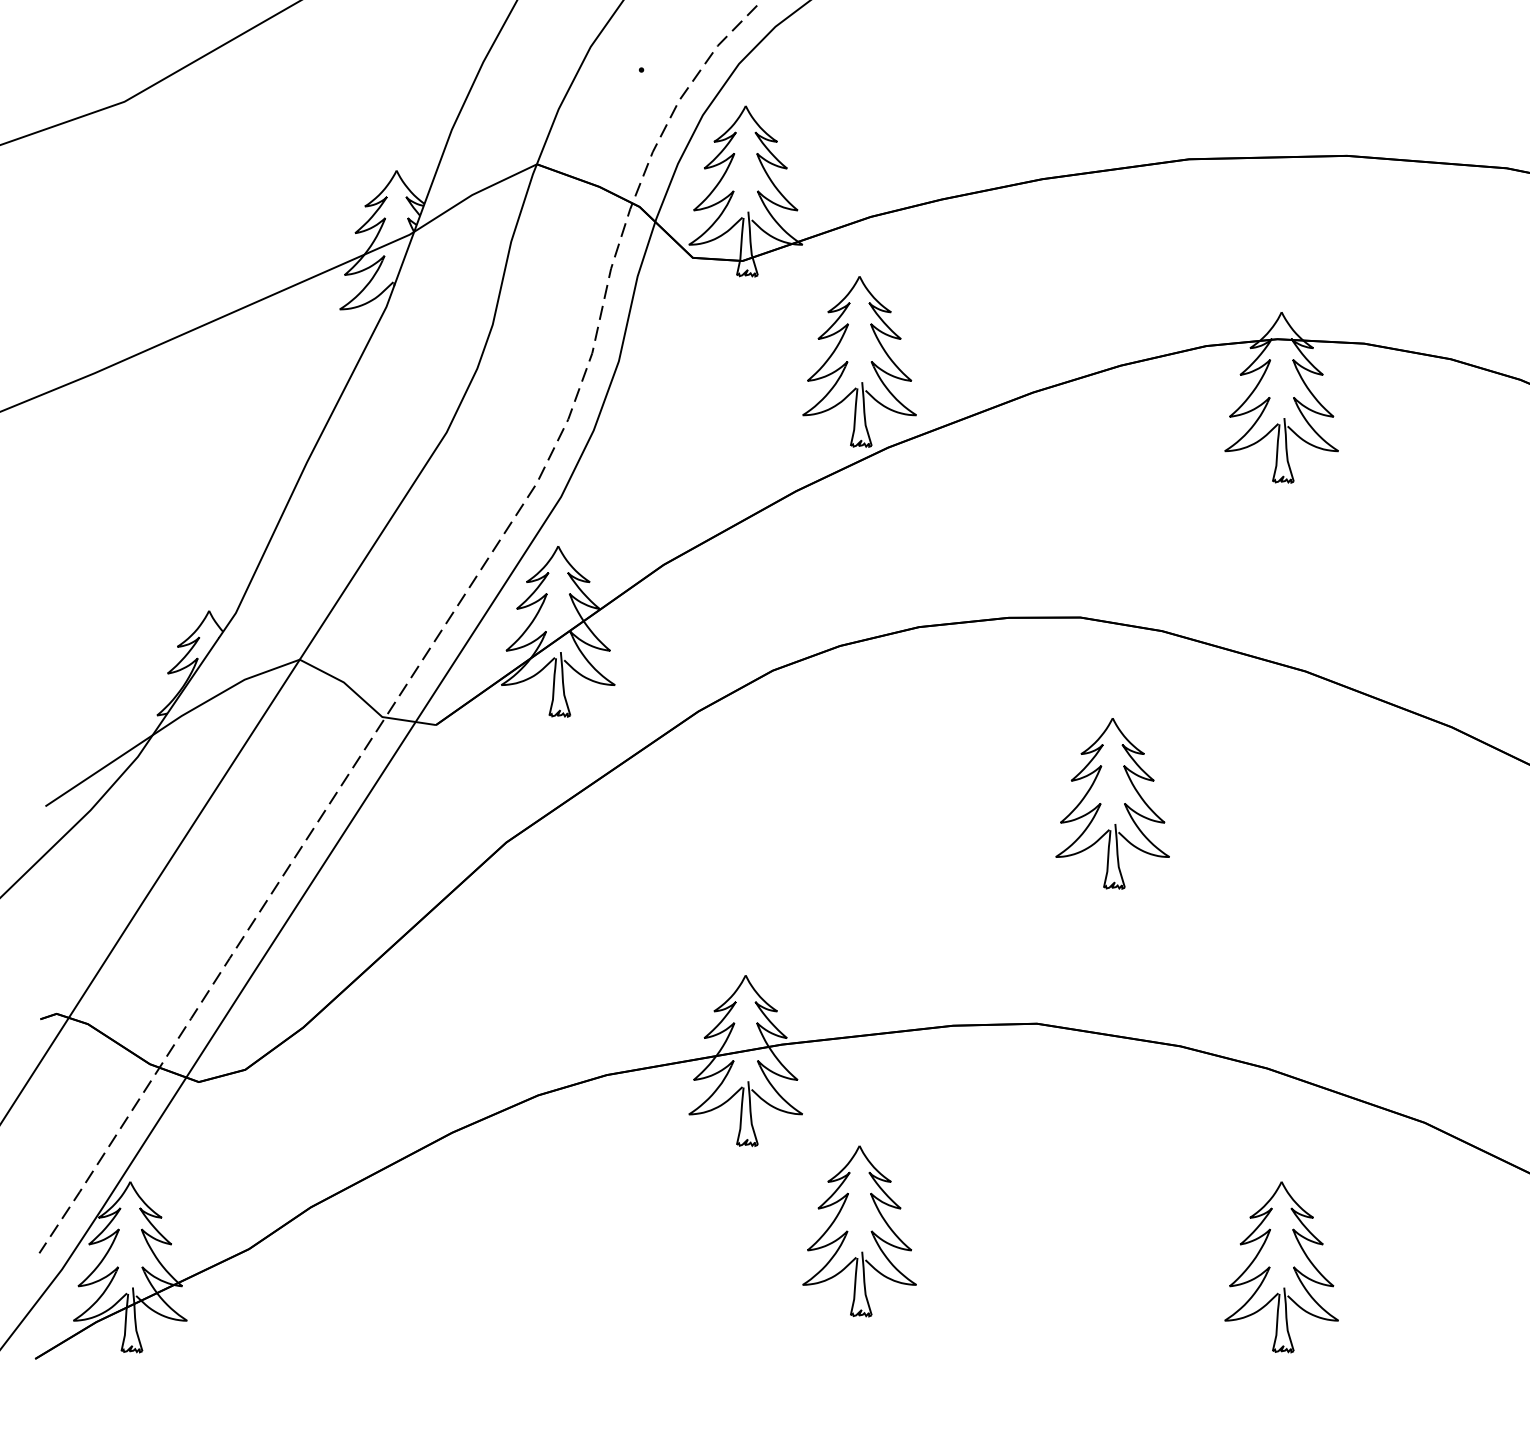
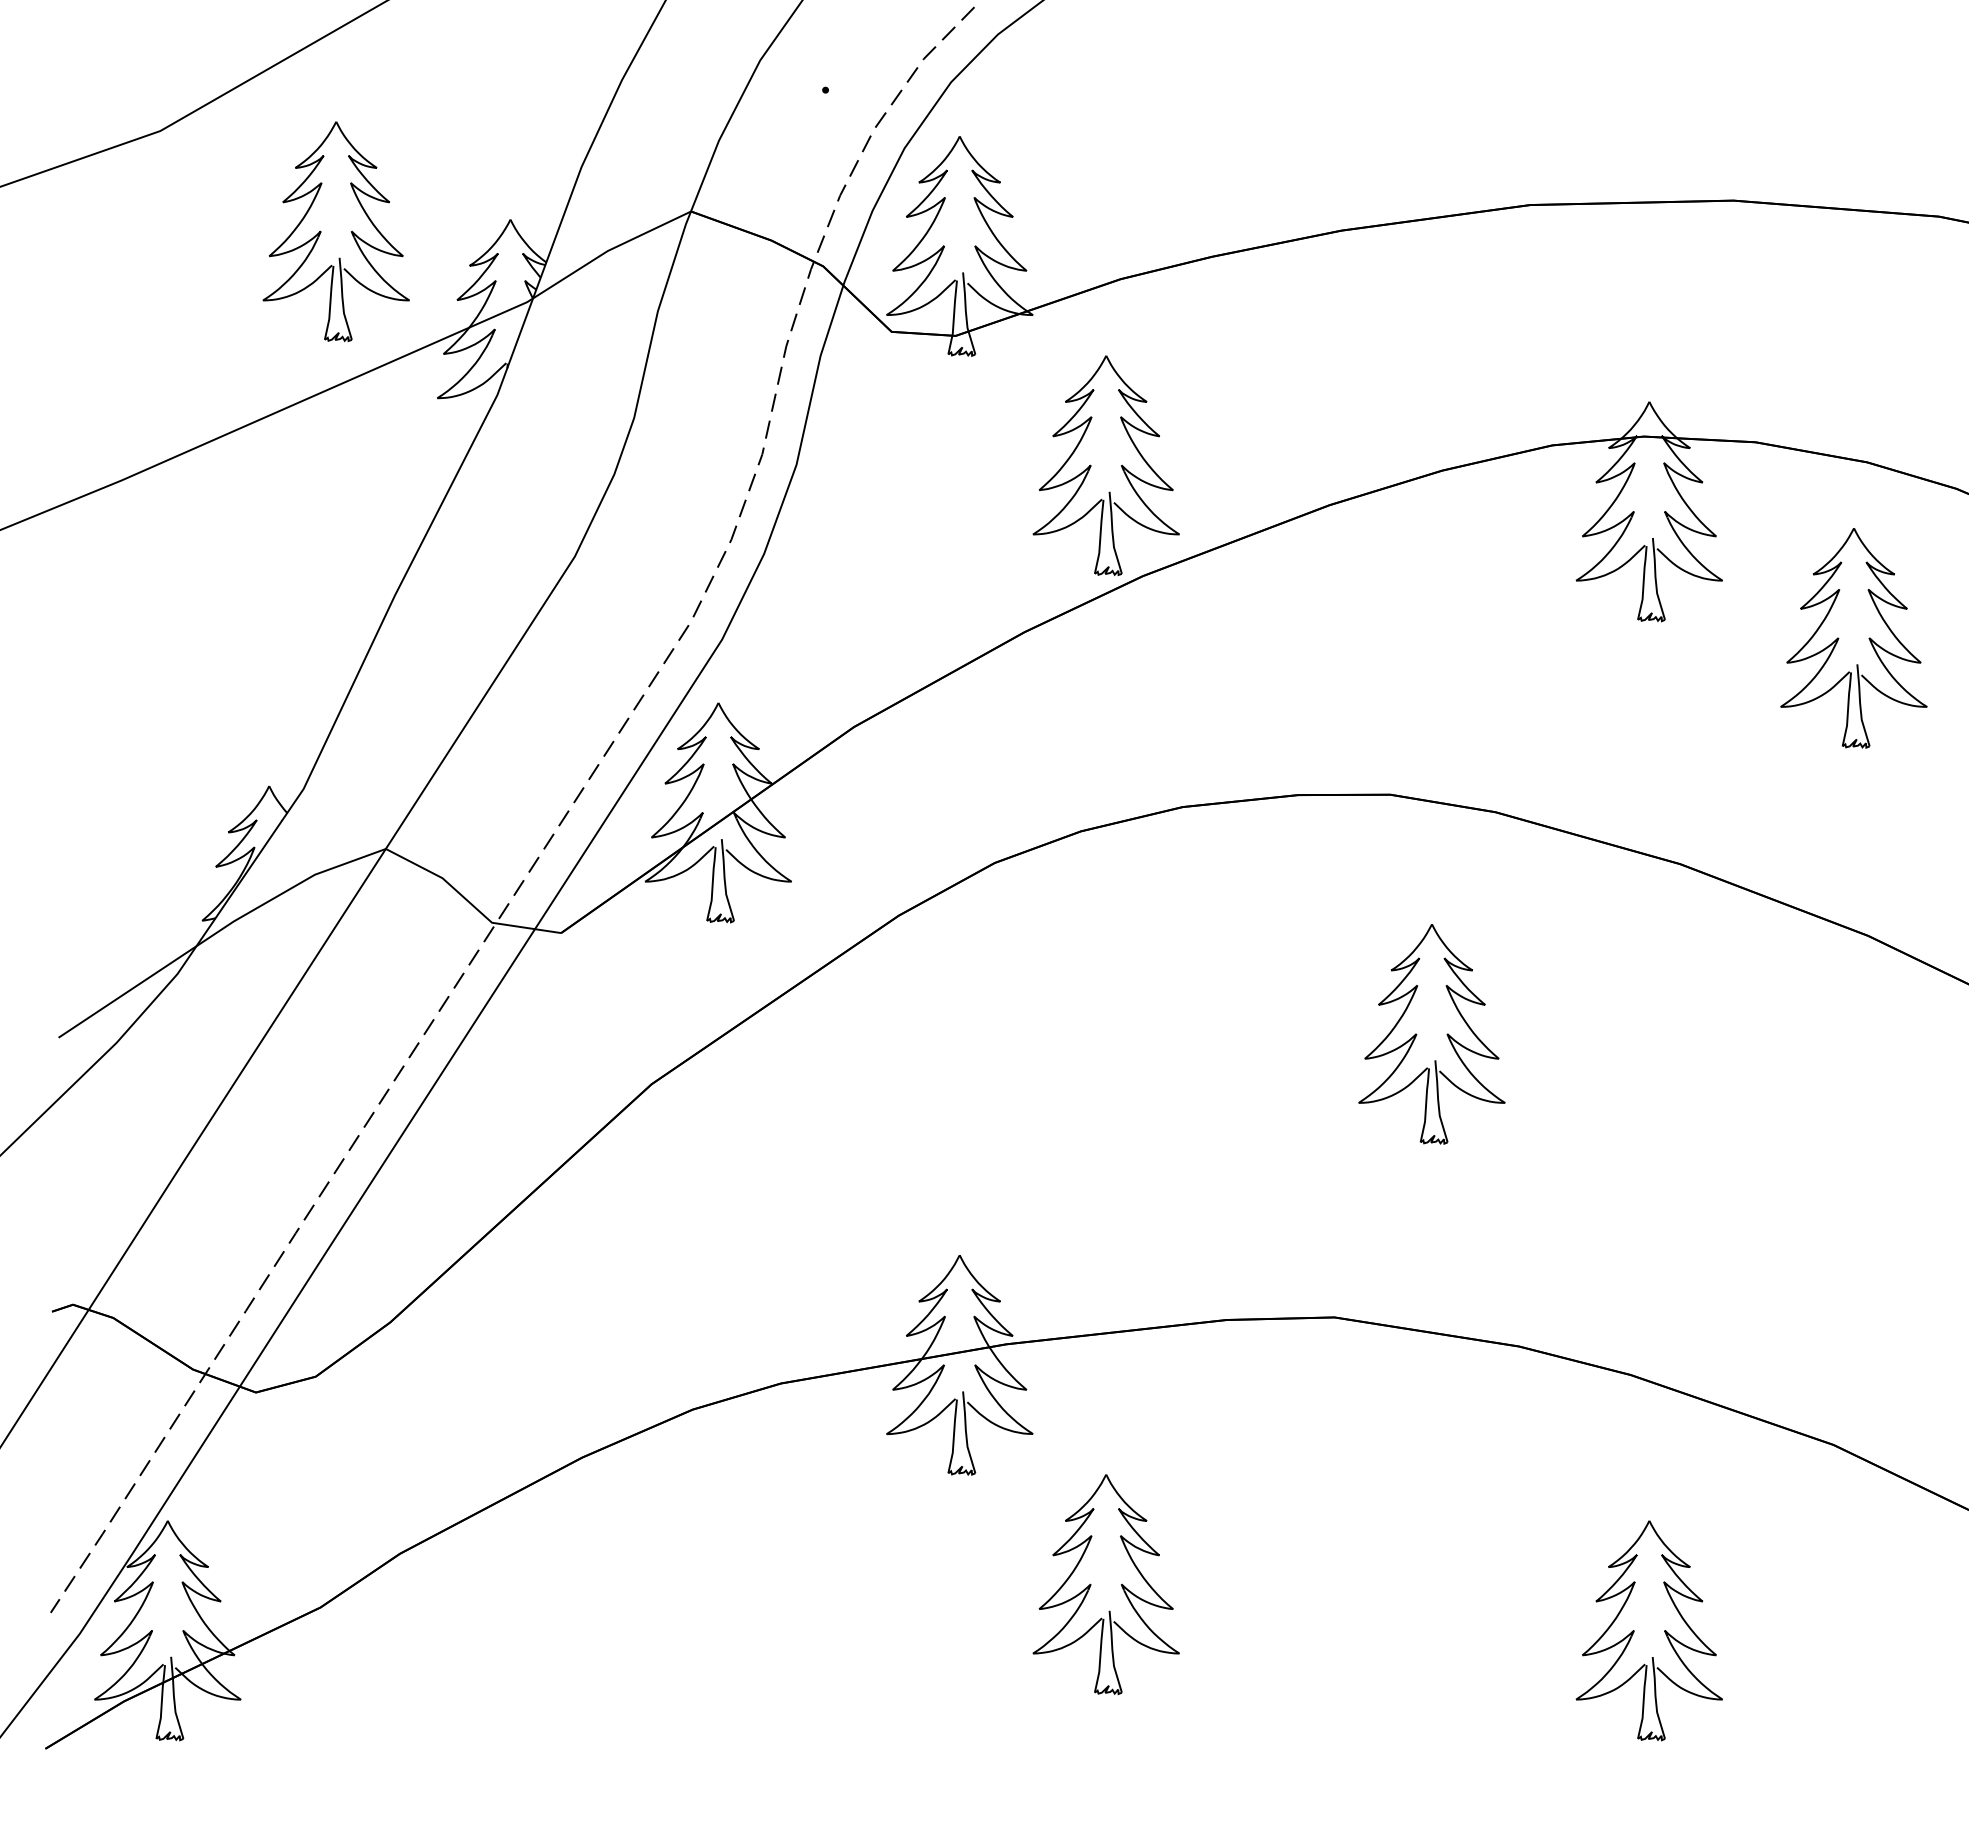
part: (249, 179) -> (321, 231), added
part: (1429, 496) -> (1839, 638), added

